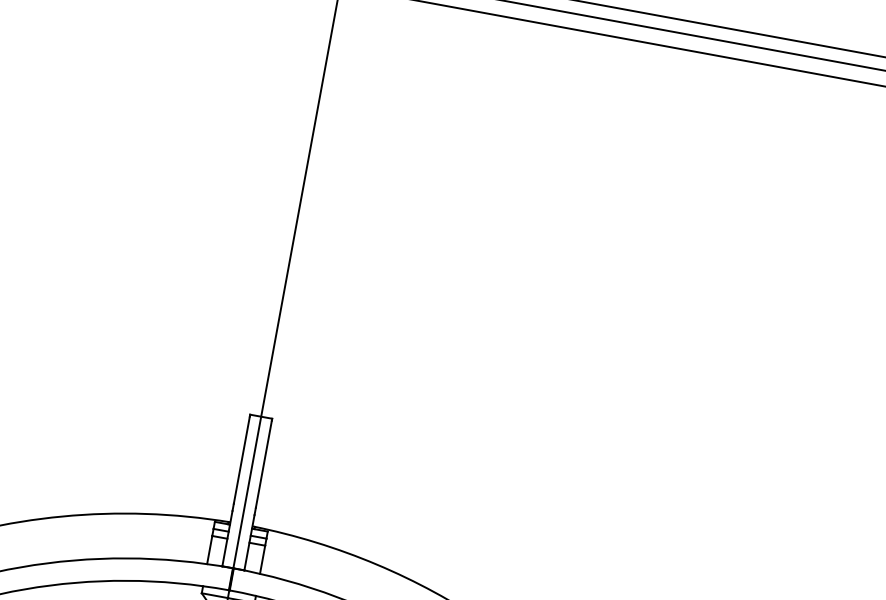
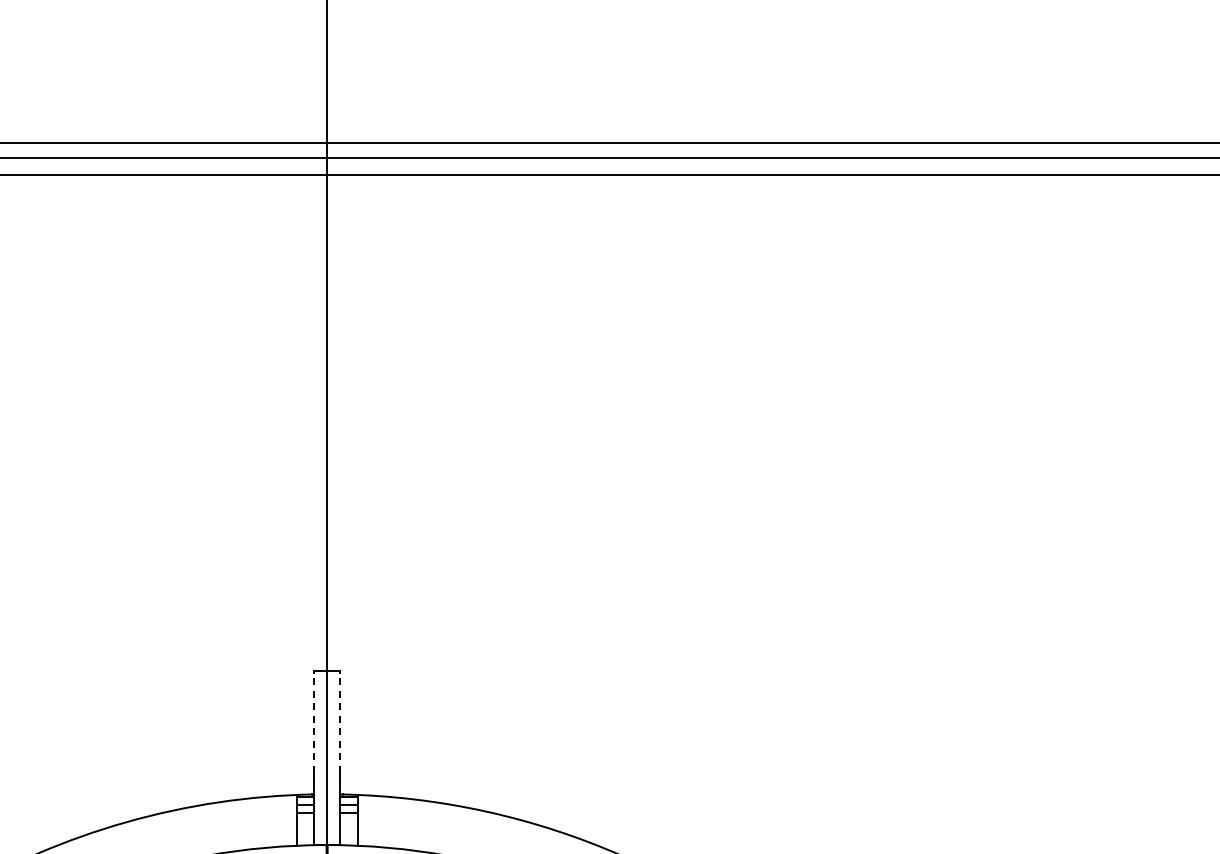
line: (241, 459) -> (314, 722), solid -> dashed
line: (263, 463) -> (339, 722), solid -> dashed

